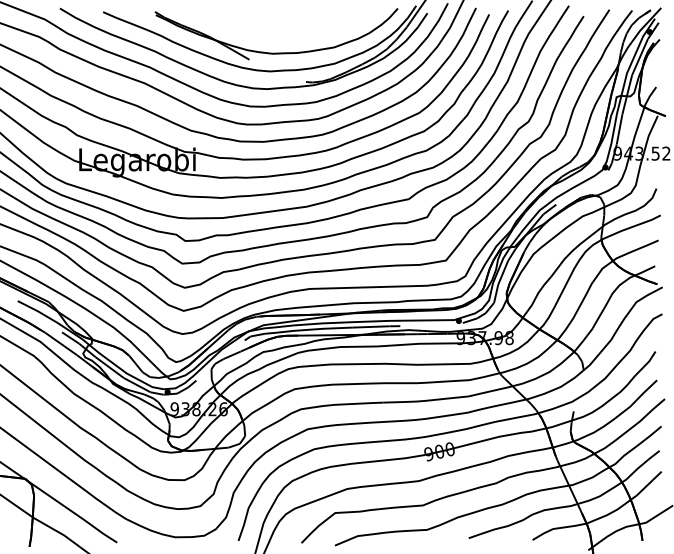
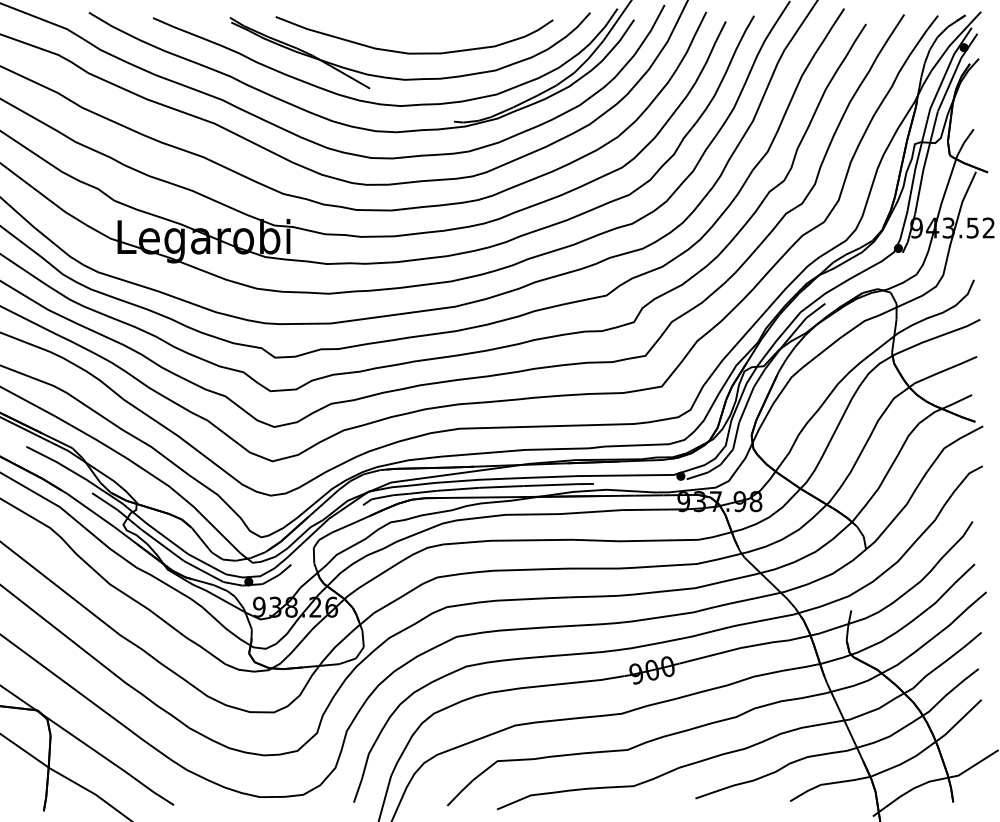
curve: (279, 35) -> (414, 52), added

